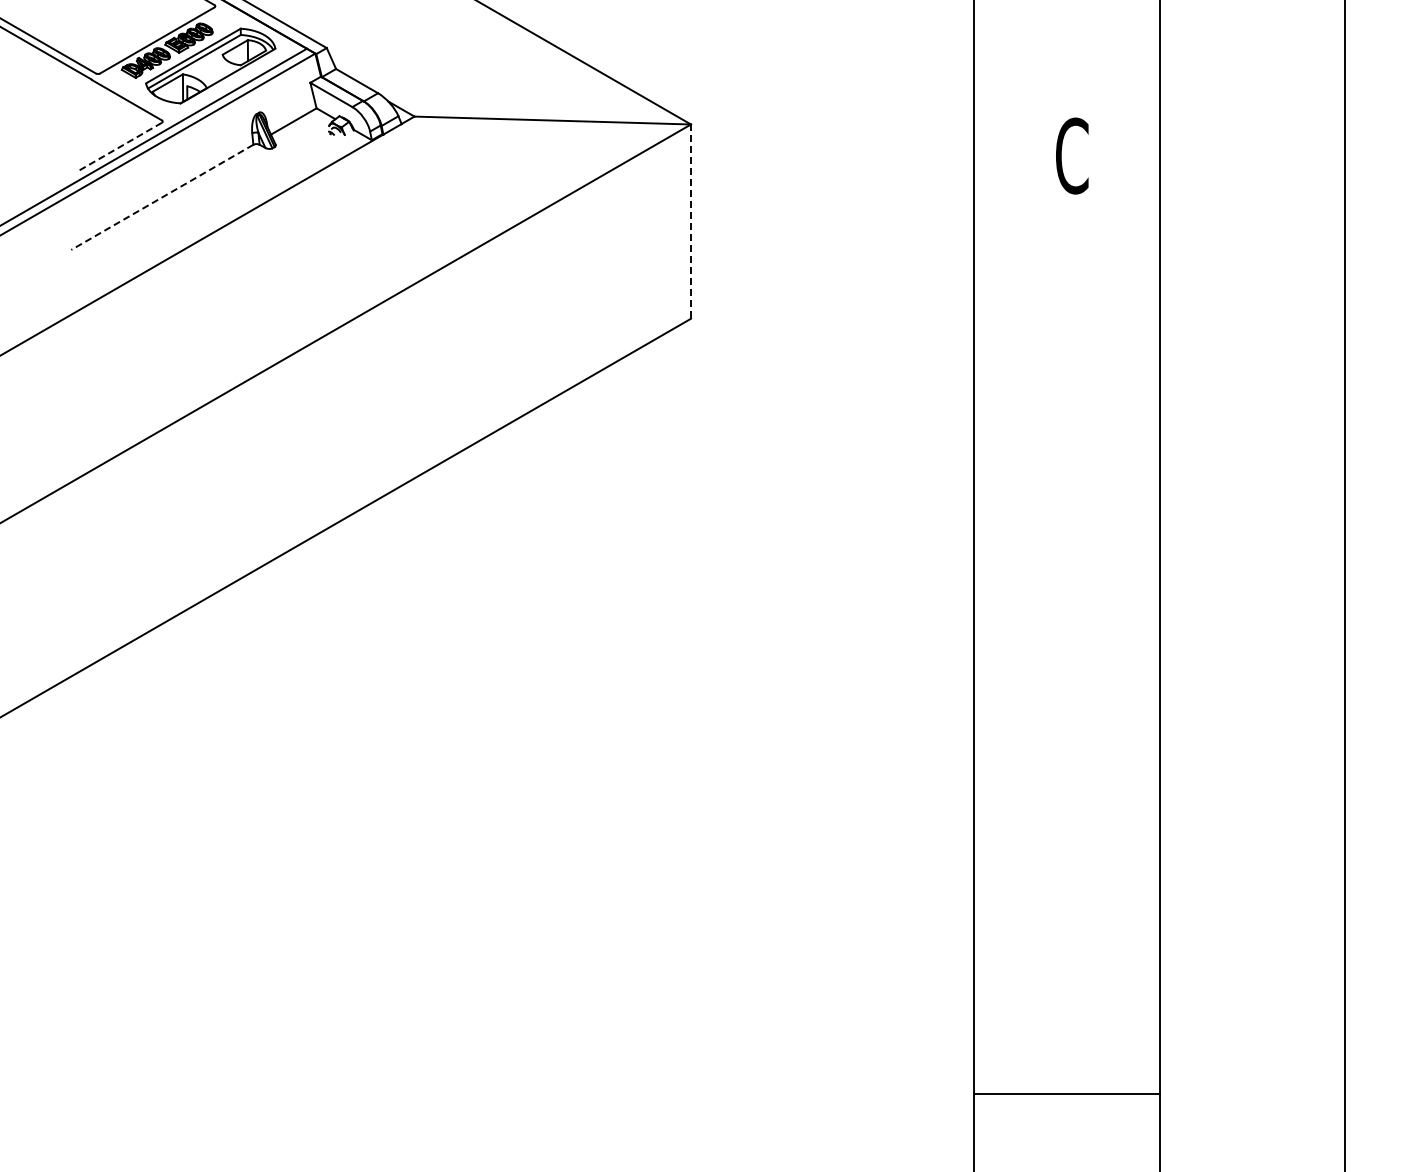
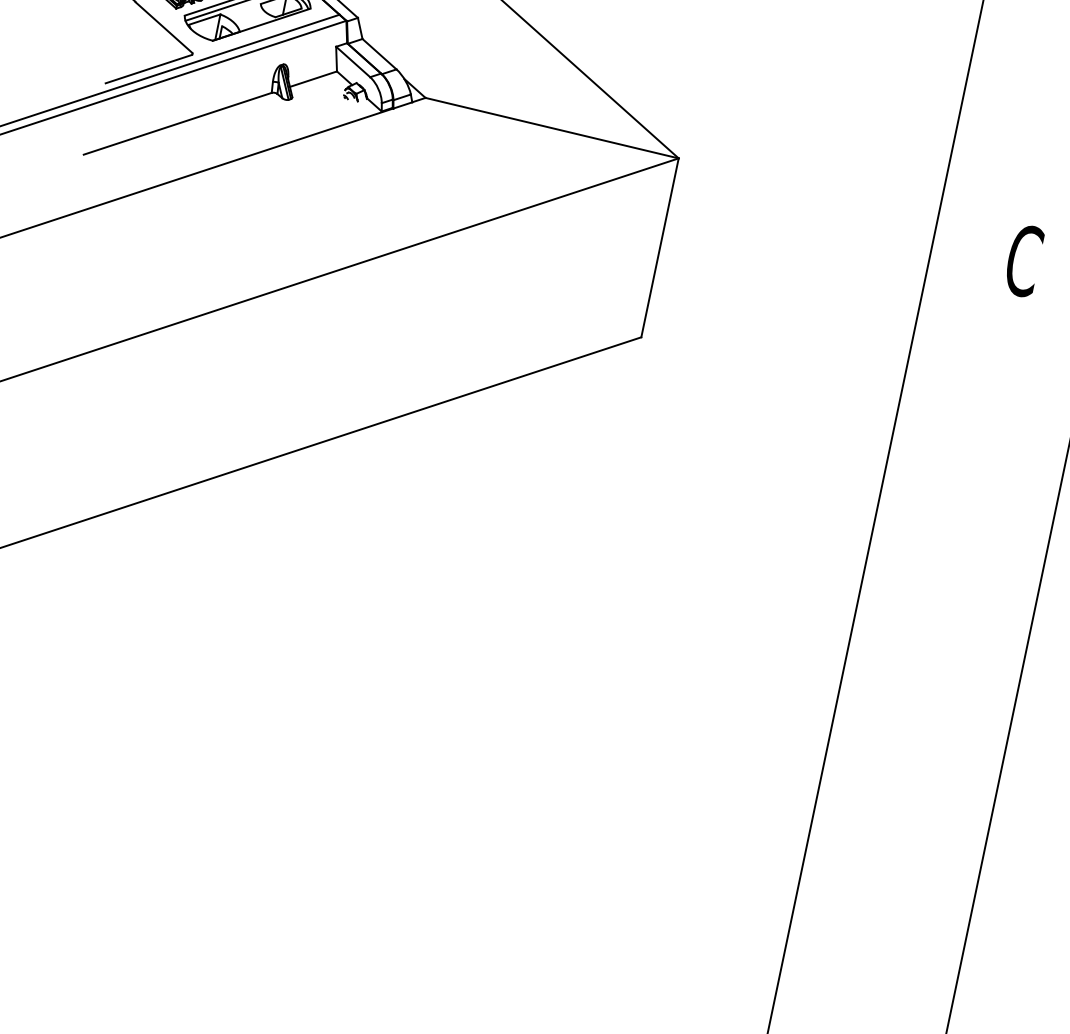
line: (119, 147) -> (147, 69), dashed -> solid
line: (161, 197) -> (176, 123), dashed -> solid
line: (691, 222) -> (660, 248), dashed -> solid

